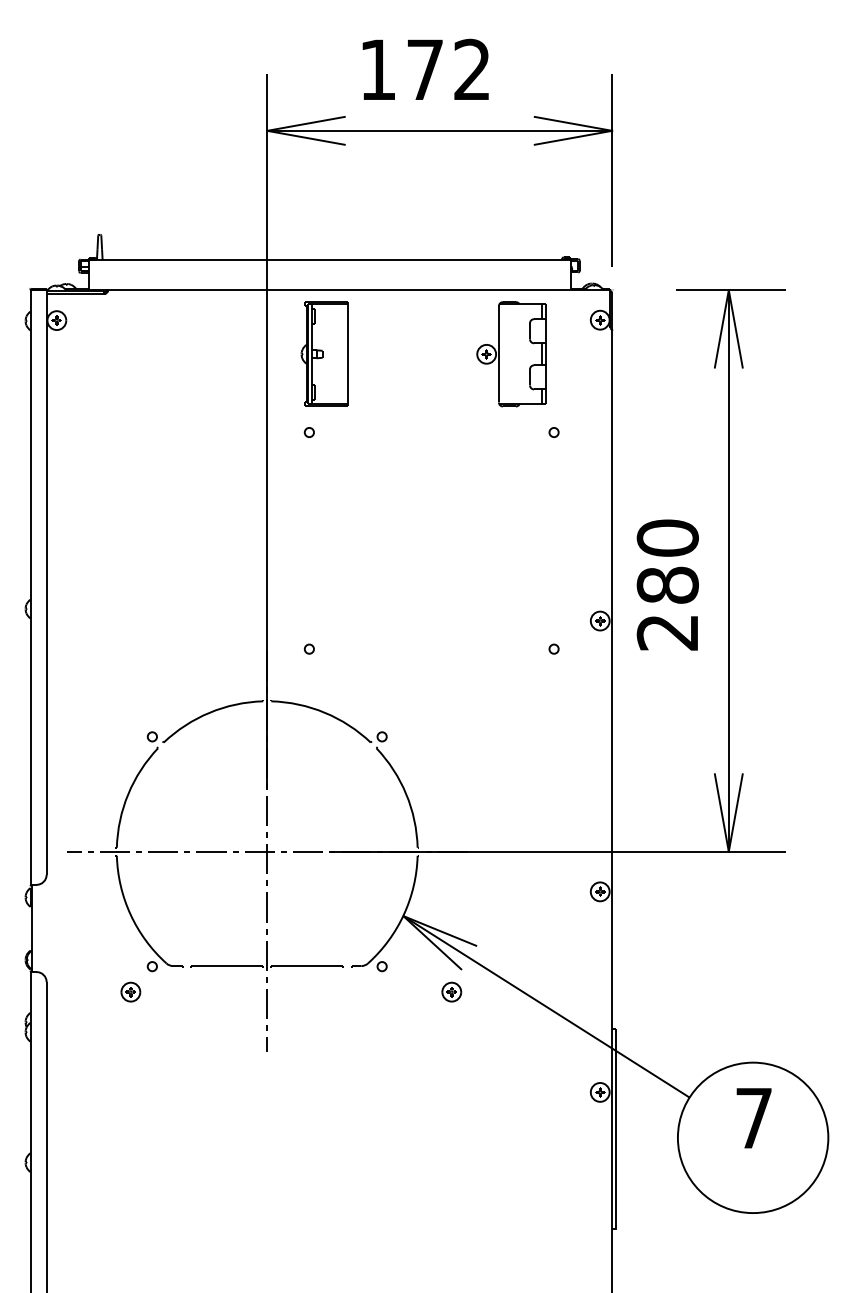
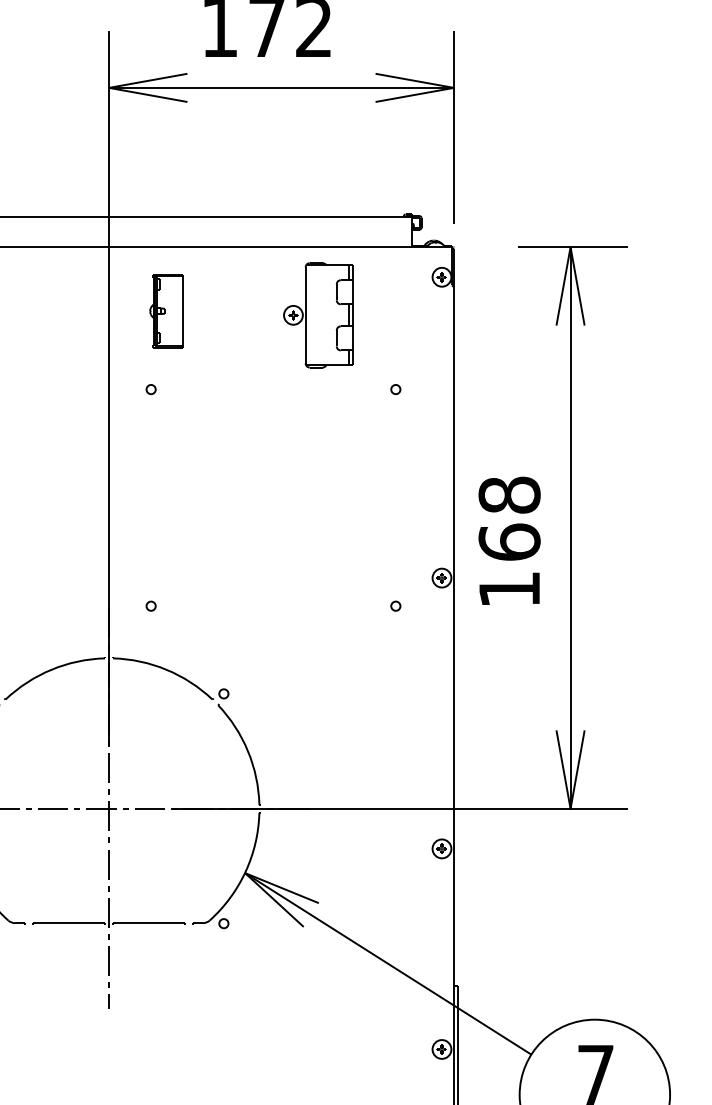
part: (324, 353) -> (166, 310), size x0.7
part: (511, 354) -> (318, 315), moved
text: (667, 584) -> (509, 541), 280 -> 168
part: (451, 991) -> (293, 948), removed

